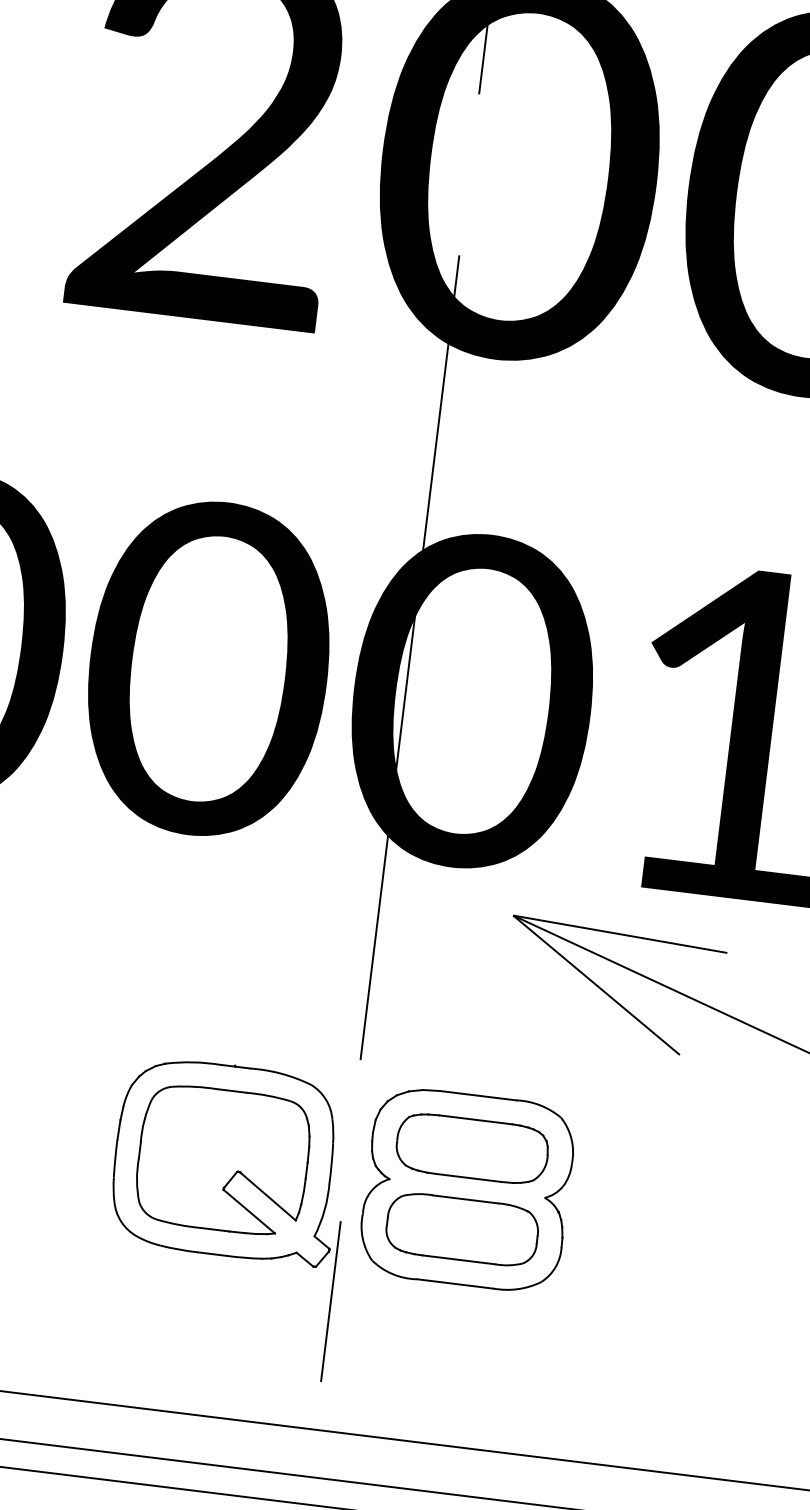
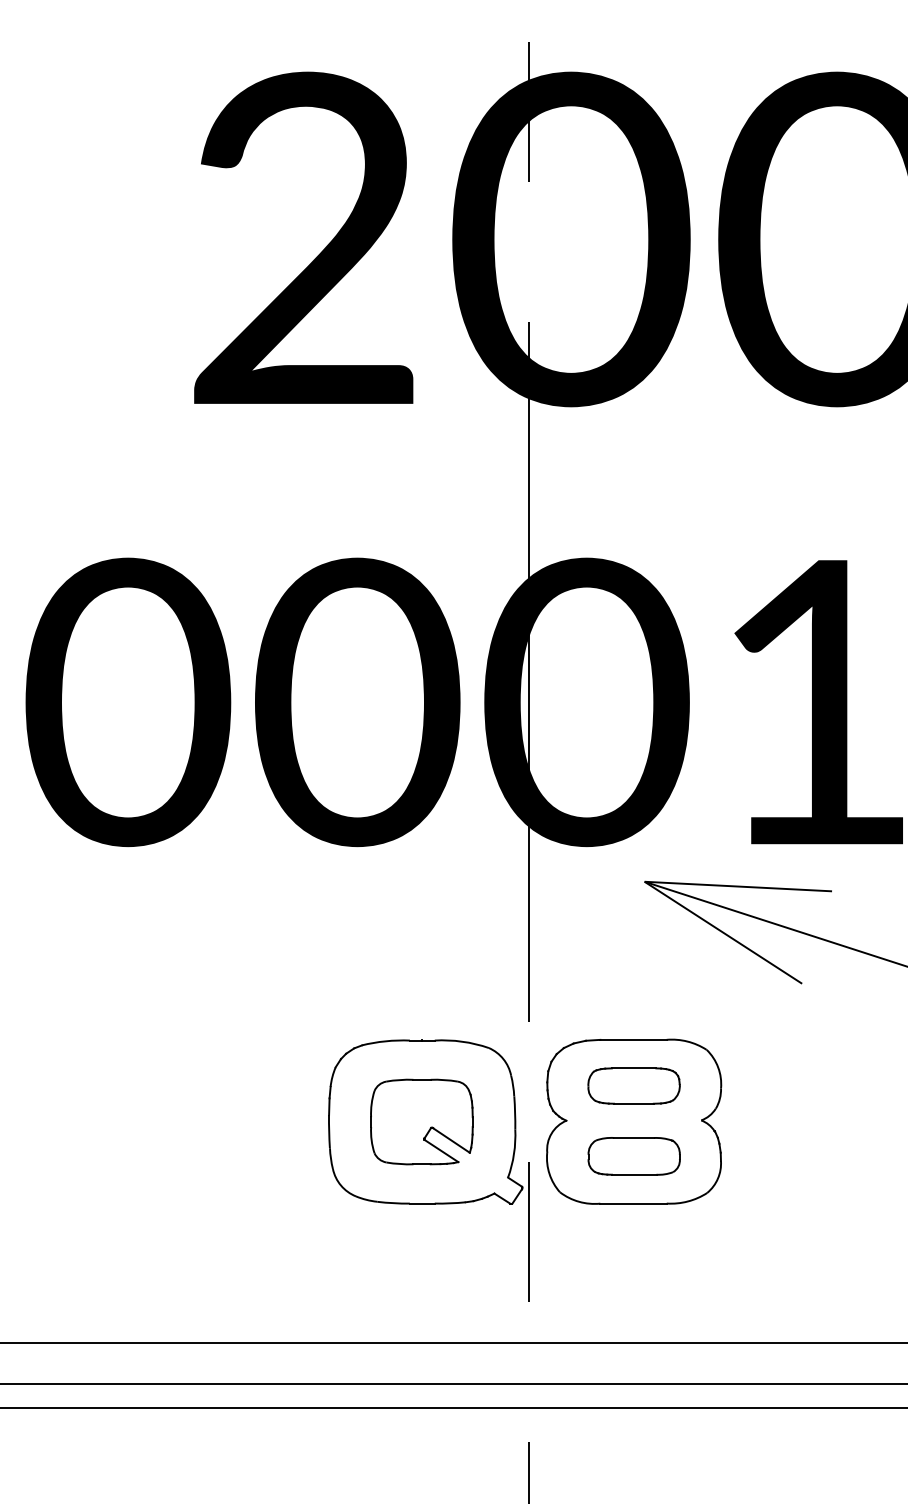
part: (471, 1148) -> (633, 1085), size x0.7
part: (222, 1159) -> (421, 1121), size x0.7
part: (462, 1229) -> (634, 1156), size x0.7

